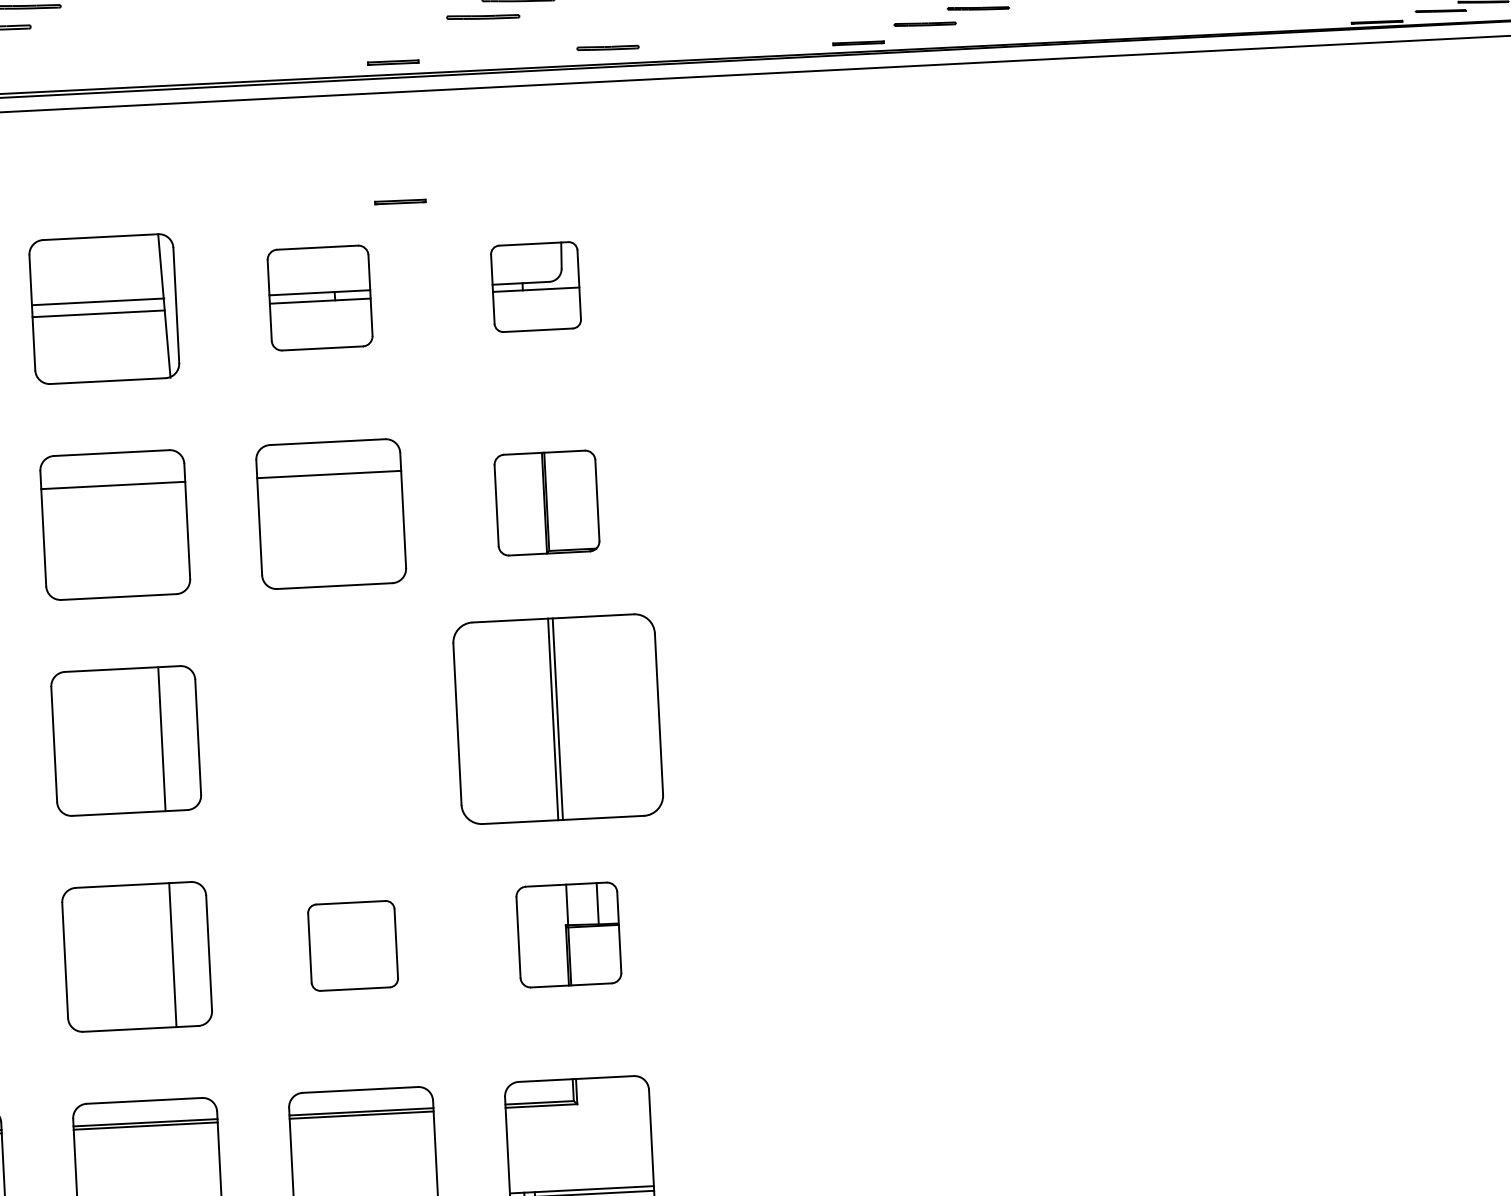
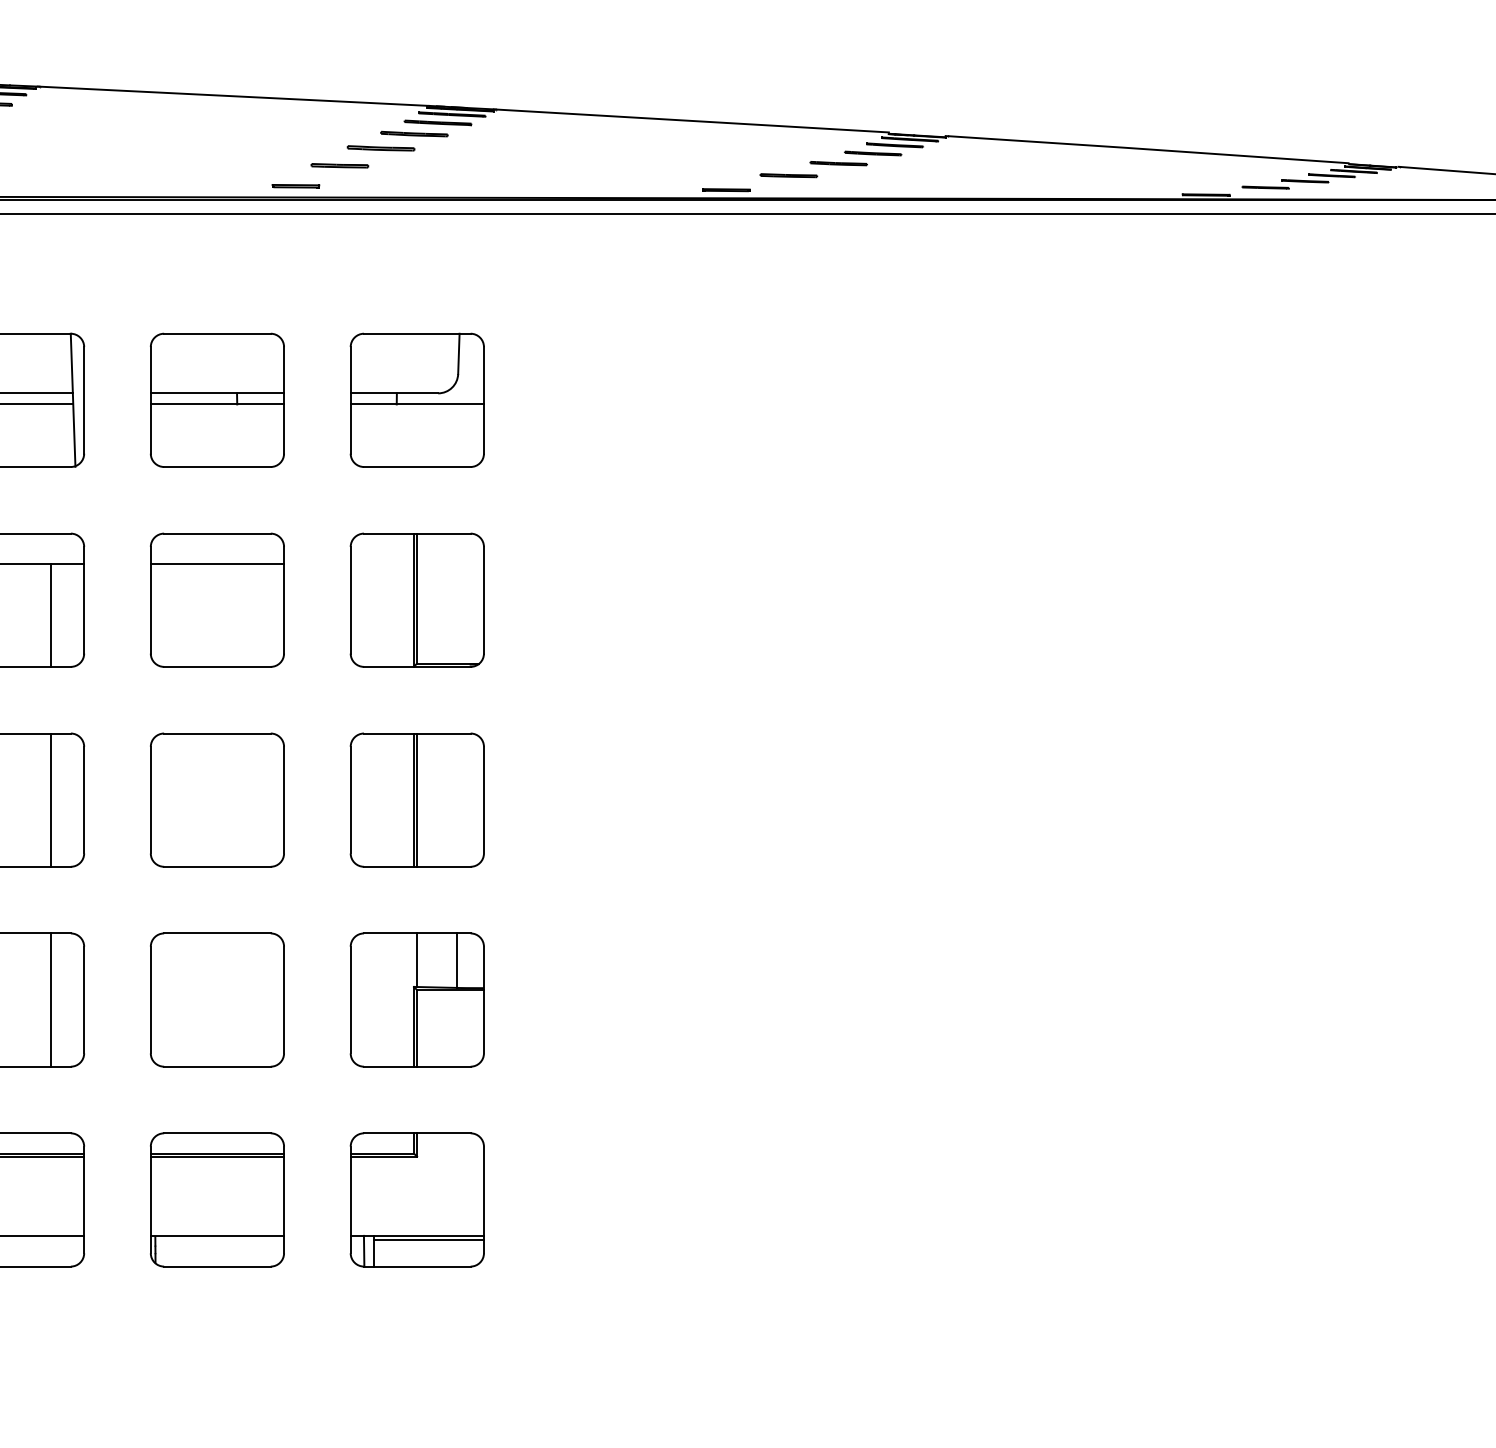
part: (607, 47) -> (339, 165), moved
line: (399, 202) -> (295, 315), removed
part: (535, 286) -> (416, 399), size x1.67
part: (319, 297) -> (216, 399), size x1.43
part: (546, 502) -> (416, 599), size x1.43
line: (151, 538) -> (50, 614), added
part: (557, 718) -> (416, 799), size x0.71
part: (342, 729) -> (217, 799), added
part: (568, 934) -> (416, 999), size x1.43
part: (353, 945) -> (217, 999), size x1.67

